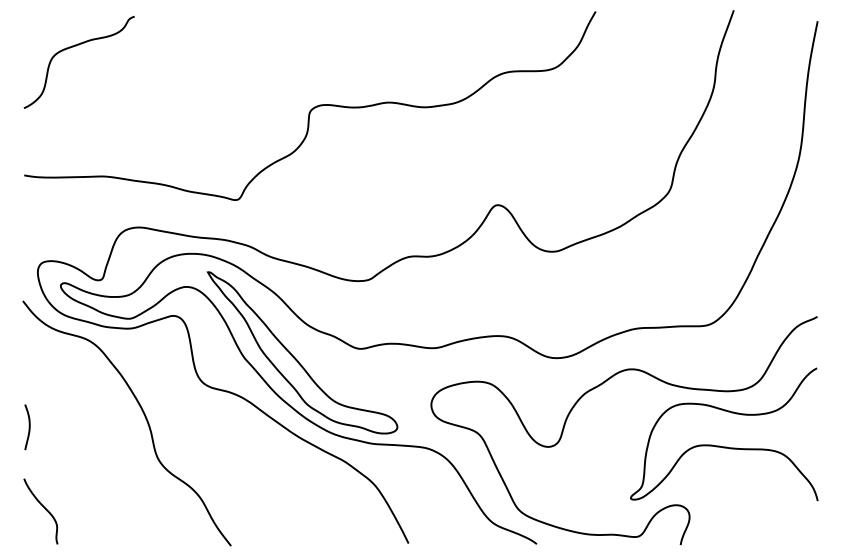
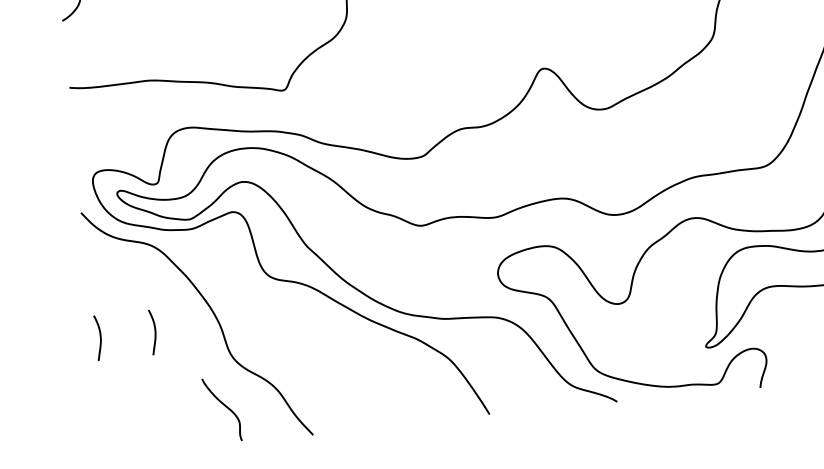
part: (296, 358) -> (359, 241), removed
curve: (83, 427) -> (154, 332), added
curve: (43, 507) -> (224, 405), moved

